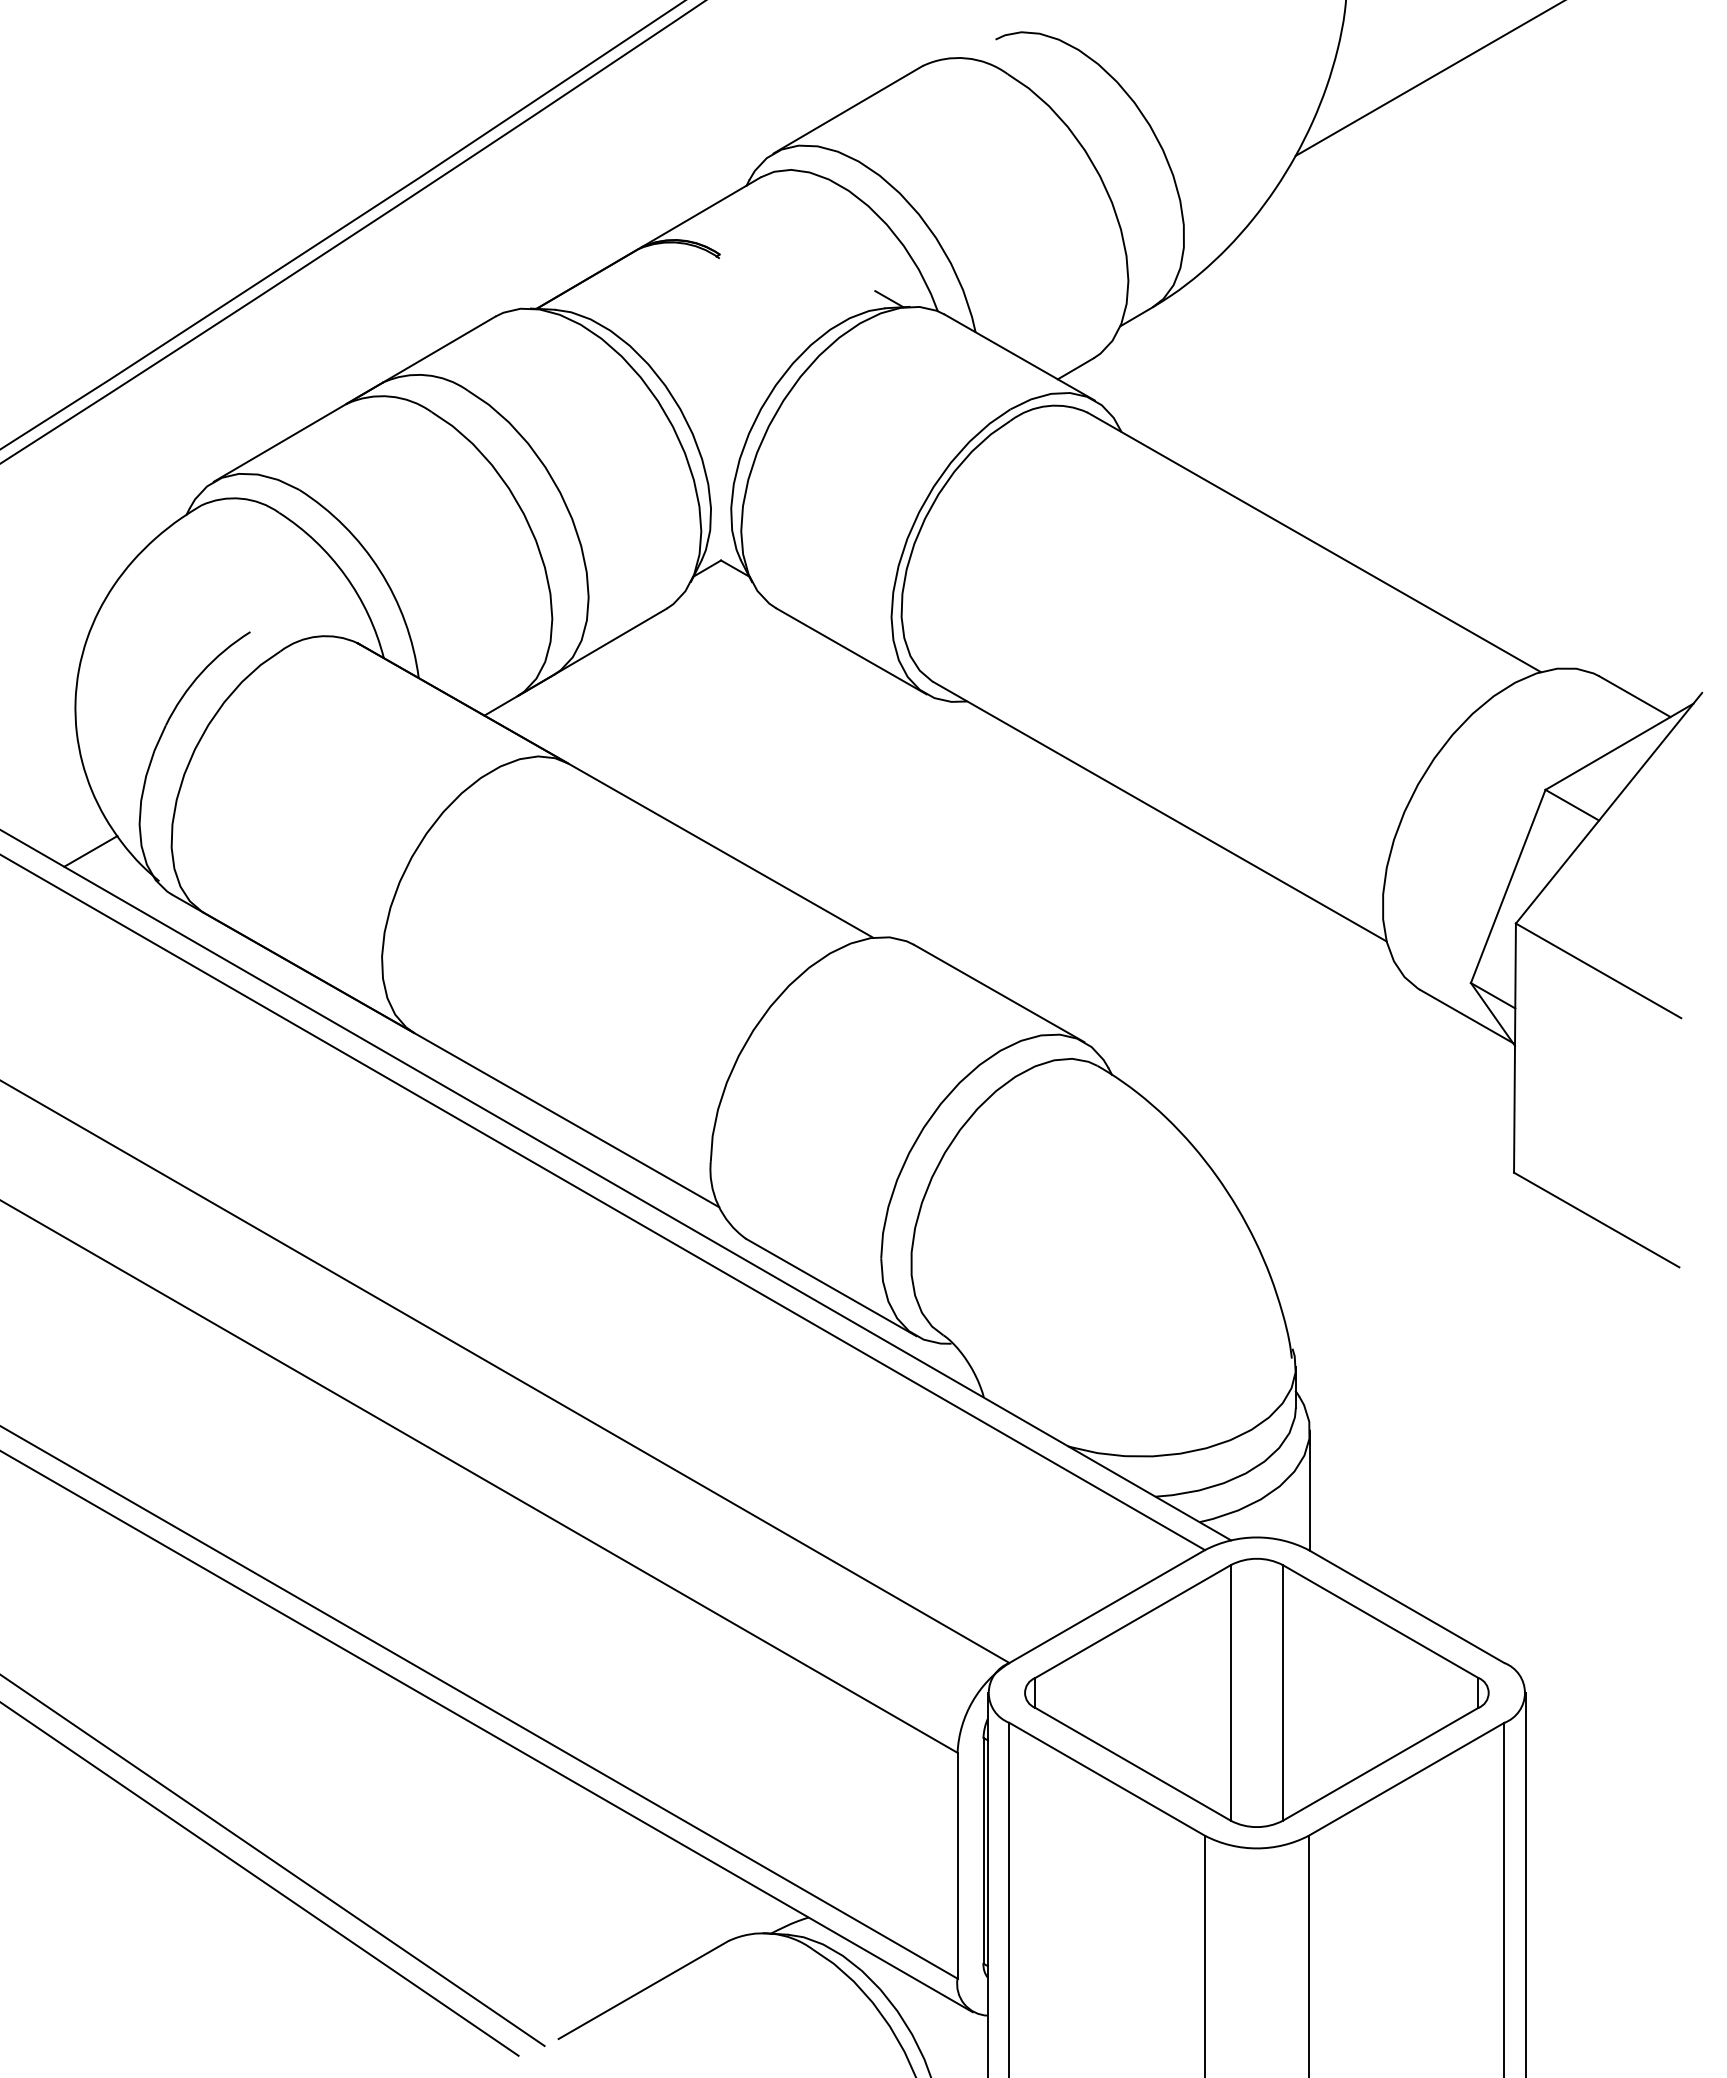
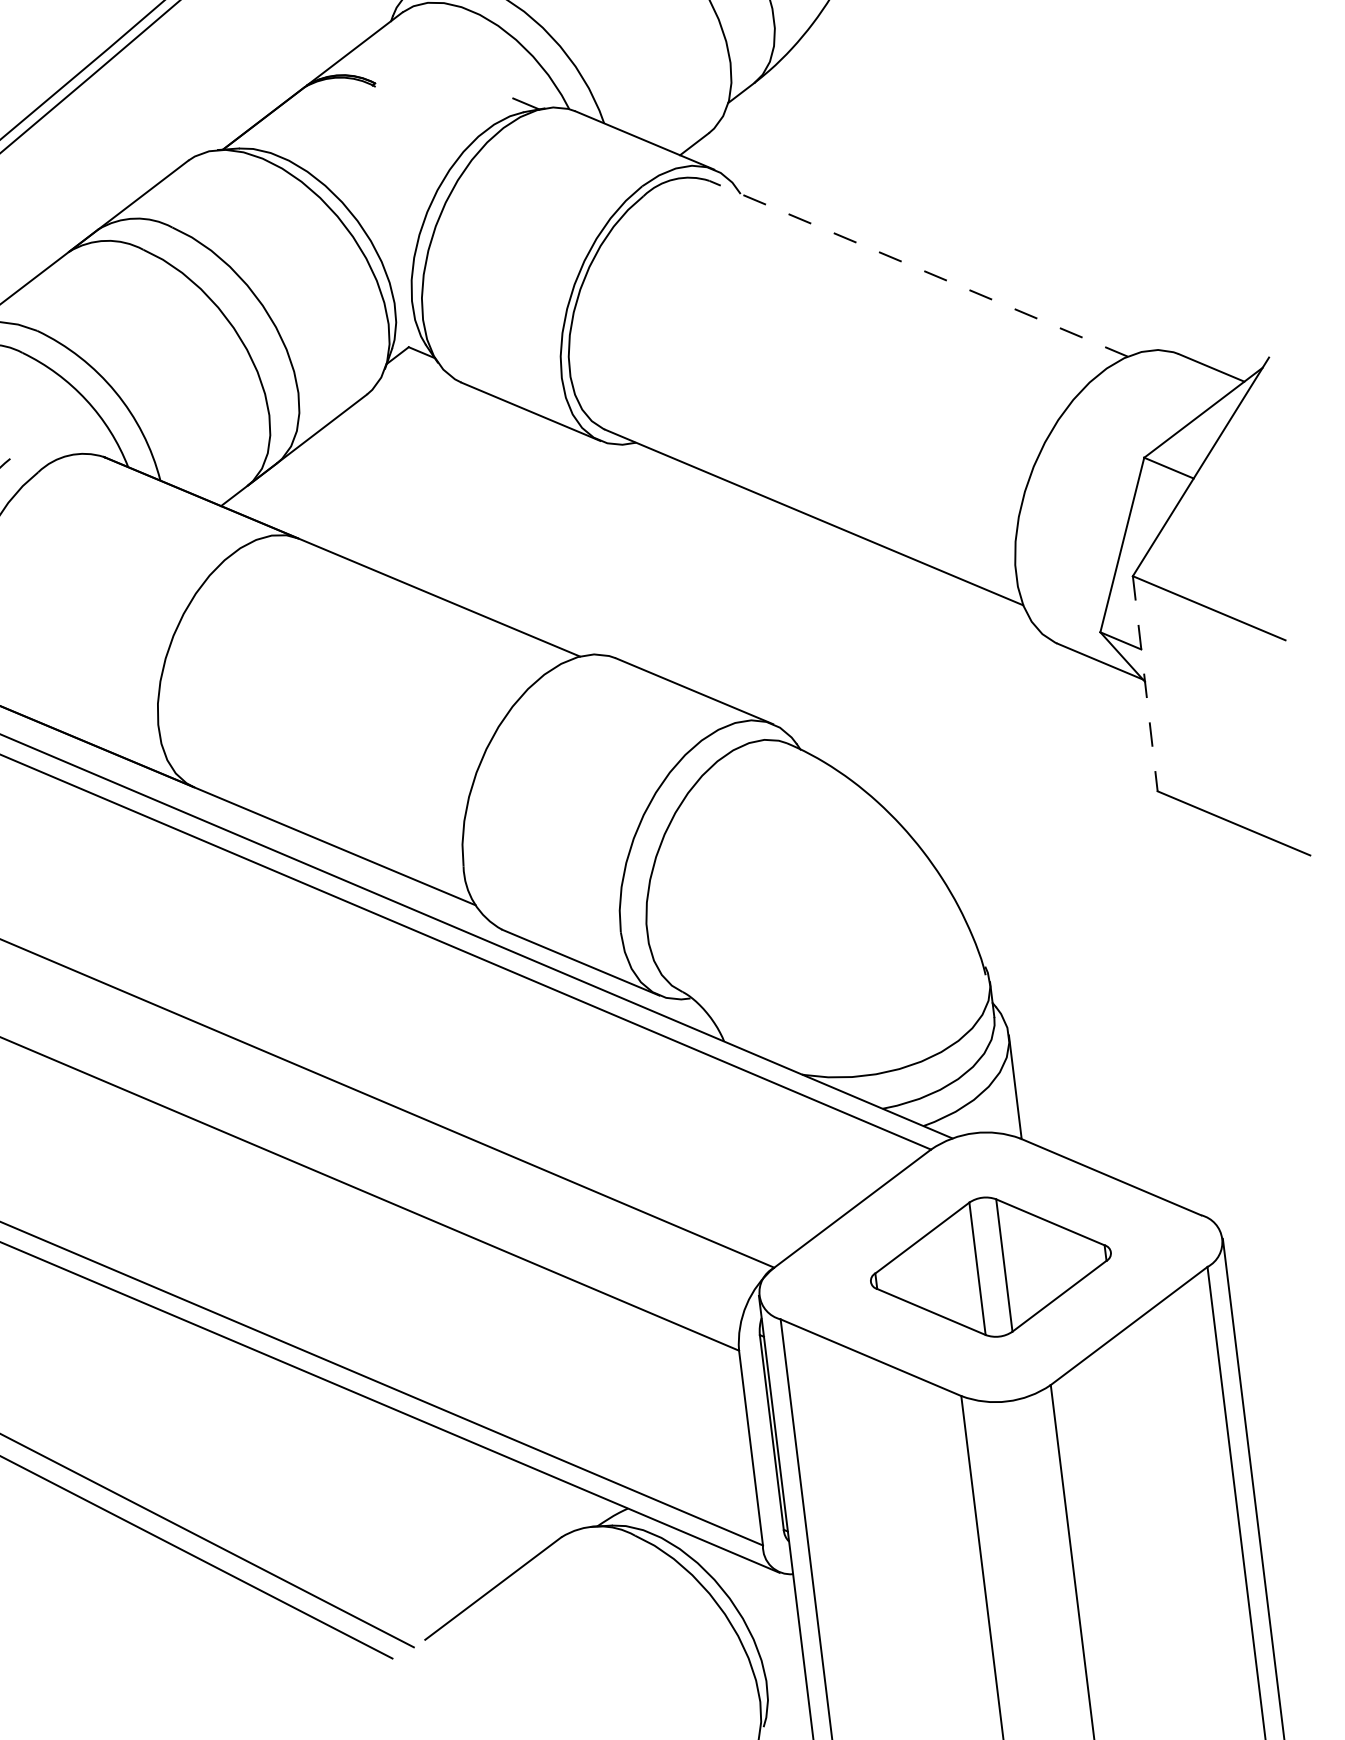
line: (1314, 542) -> (918, 268), solid -> dashed
line: (1514, 1048) -> (1144, 684), solid -> dashed
part: (1256, 1692) -> (990, 1266), size x0.6

